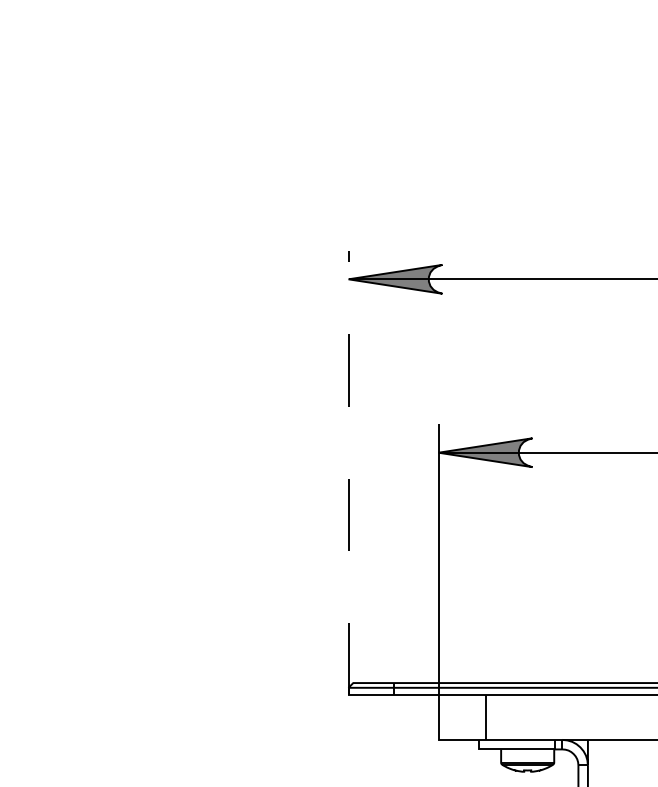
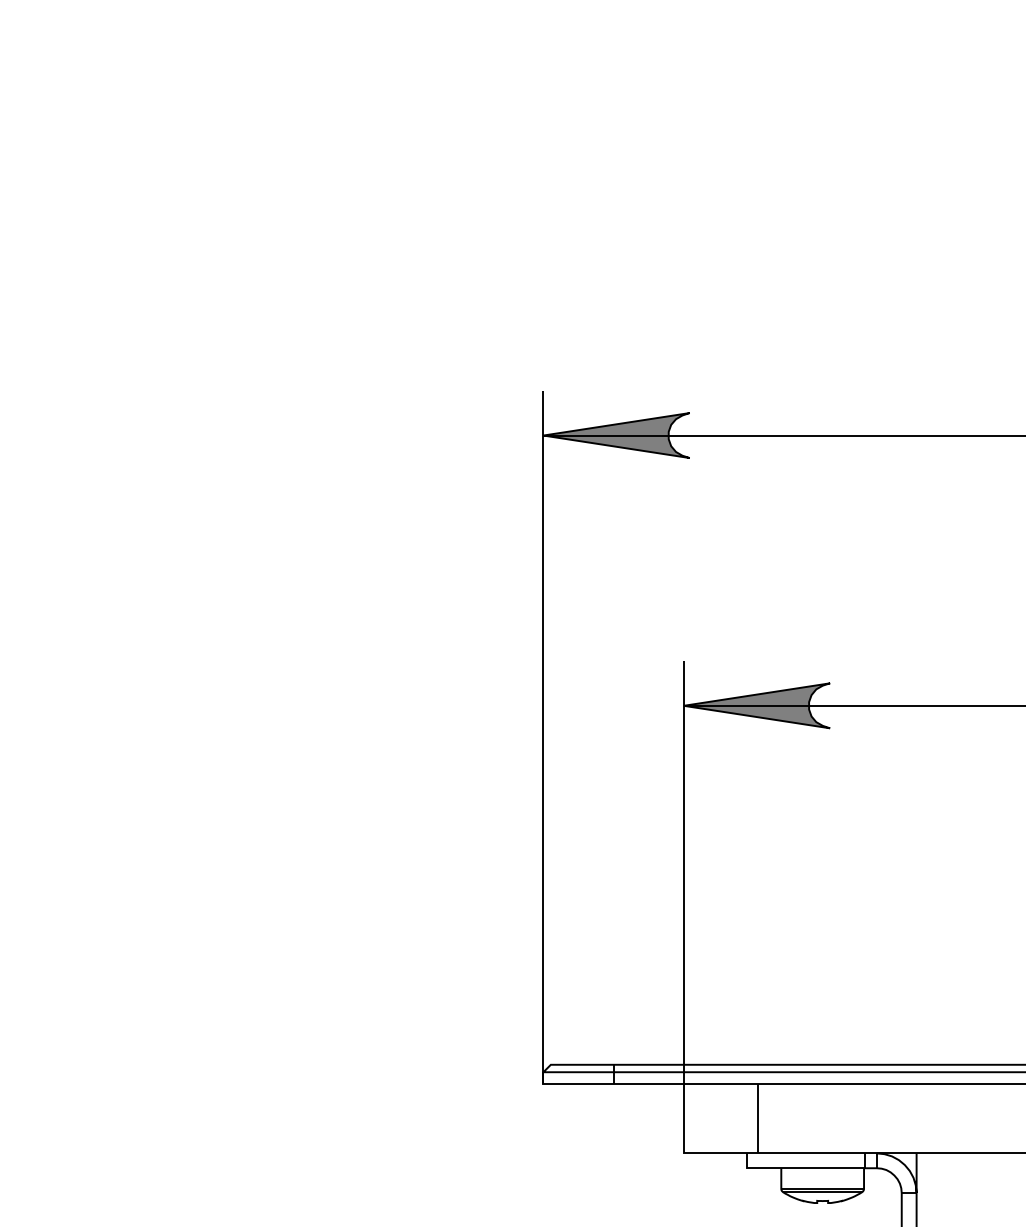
line: (348, 472) -> (543, 736), dashed -> solid

